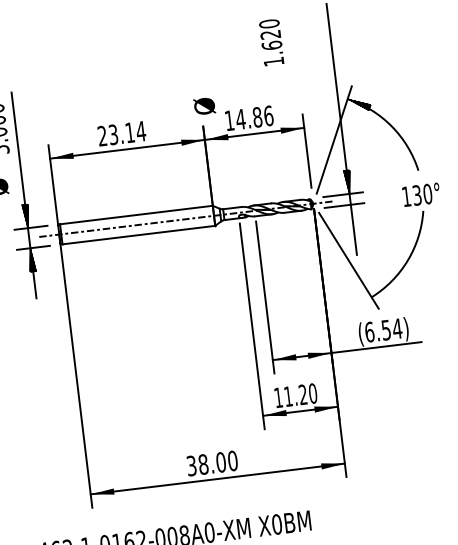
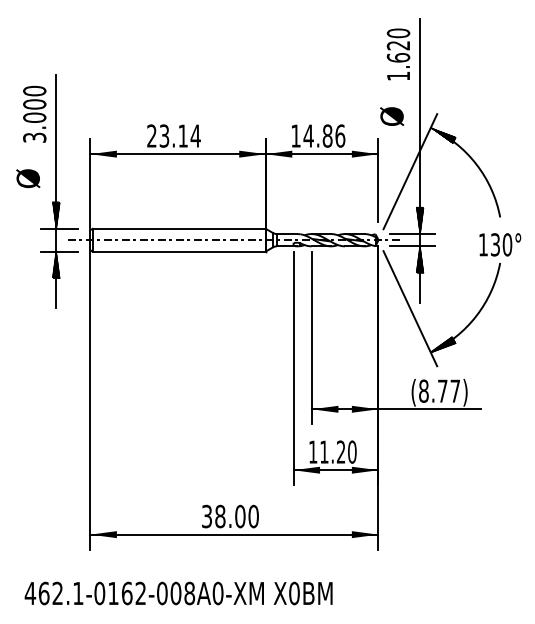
text: (271, 42) -> (398, 54), moved
text: (205, 106) -> (392, 116), moved
hatch: (351, 216) -> (419, 259), added
hatch: (381, 288) -> (442, 344), added
text: (383, 329) -> (439, 390), (6.54) -> (8.77)

